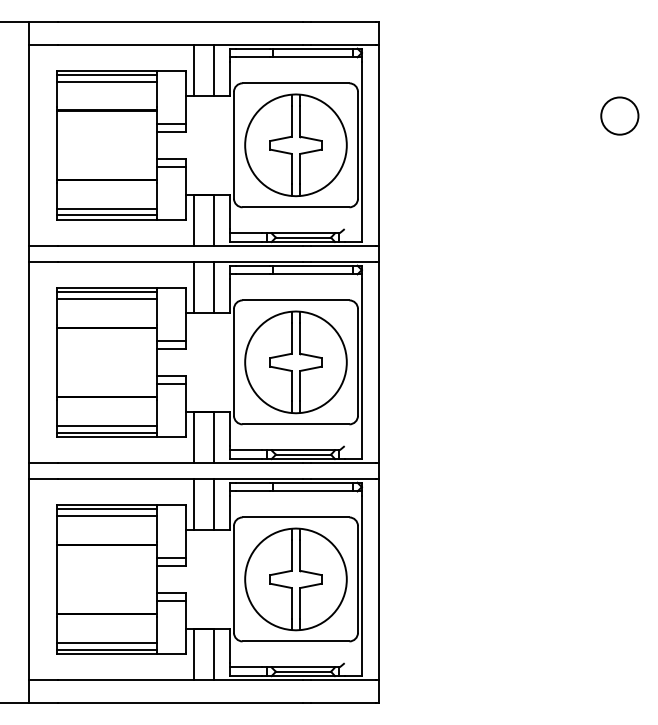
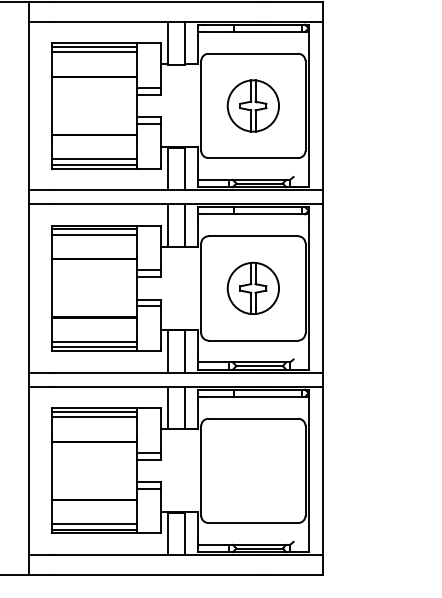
part: (295, 145) -> (252, 106), size x0.6
part: (295, 362) -> (252, 288), size x0.6
part: (295, 579) -> (252, 470), removed

